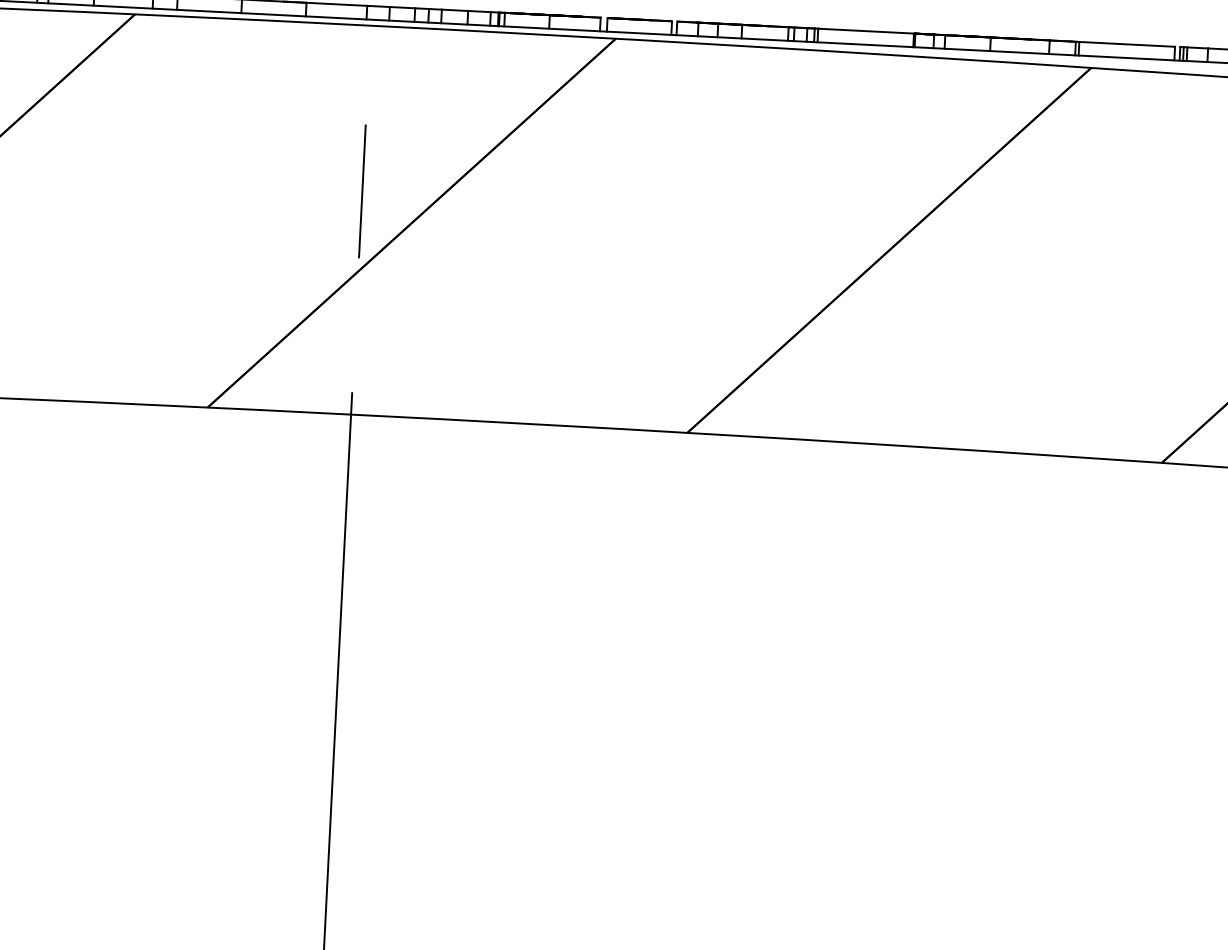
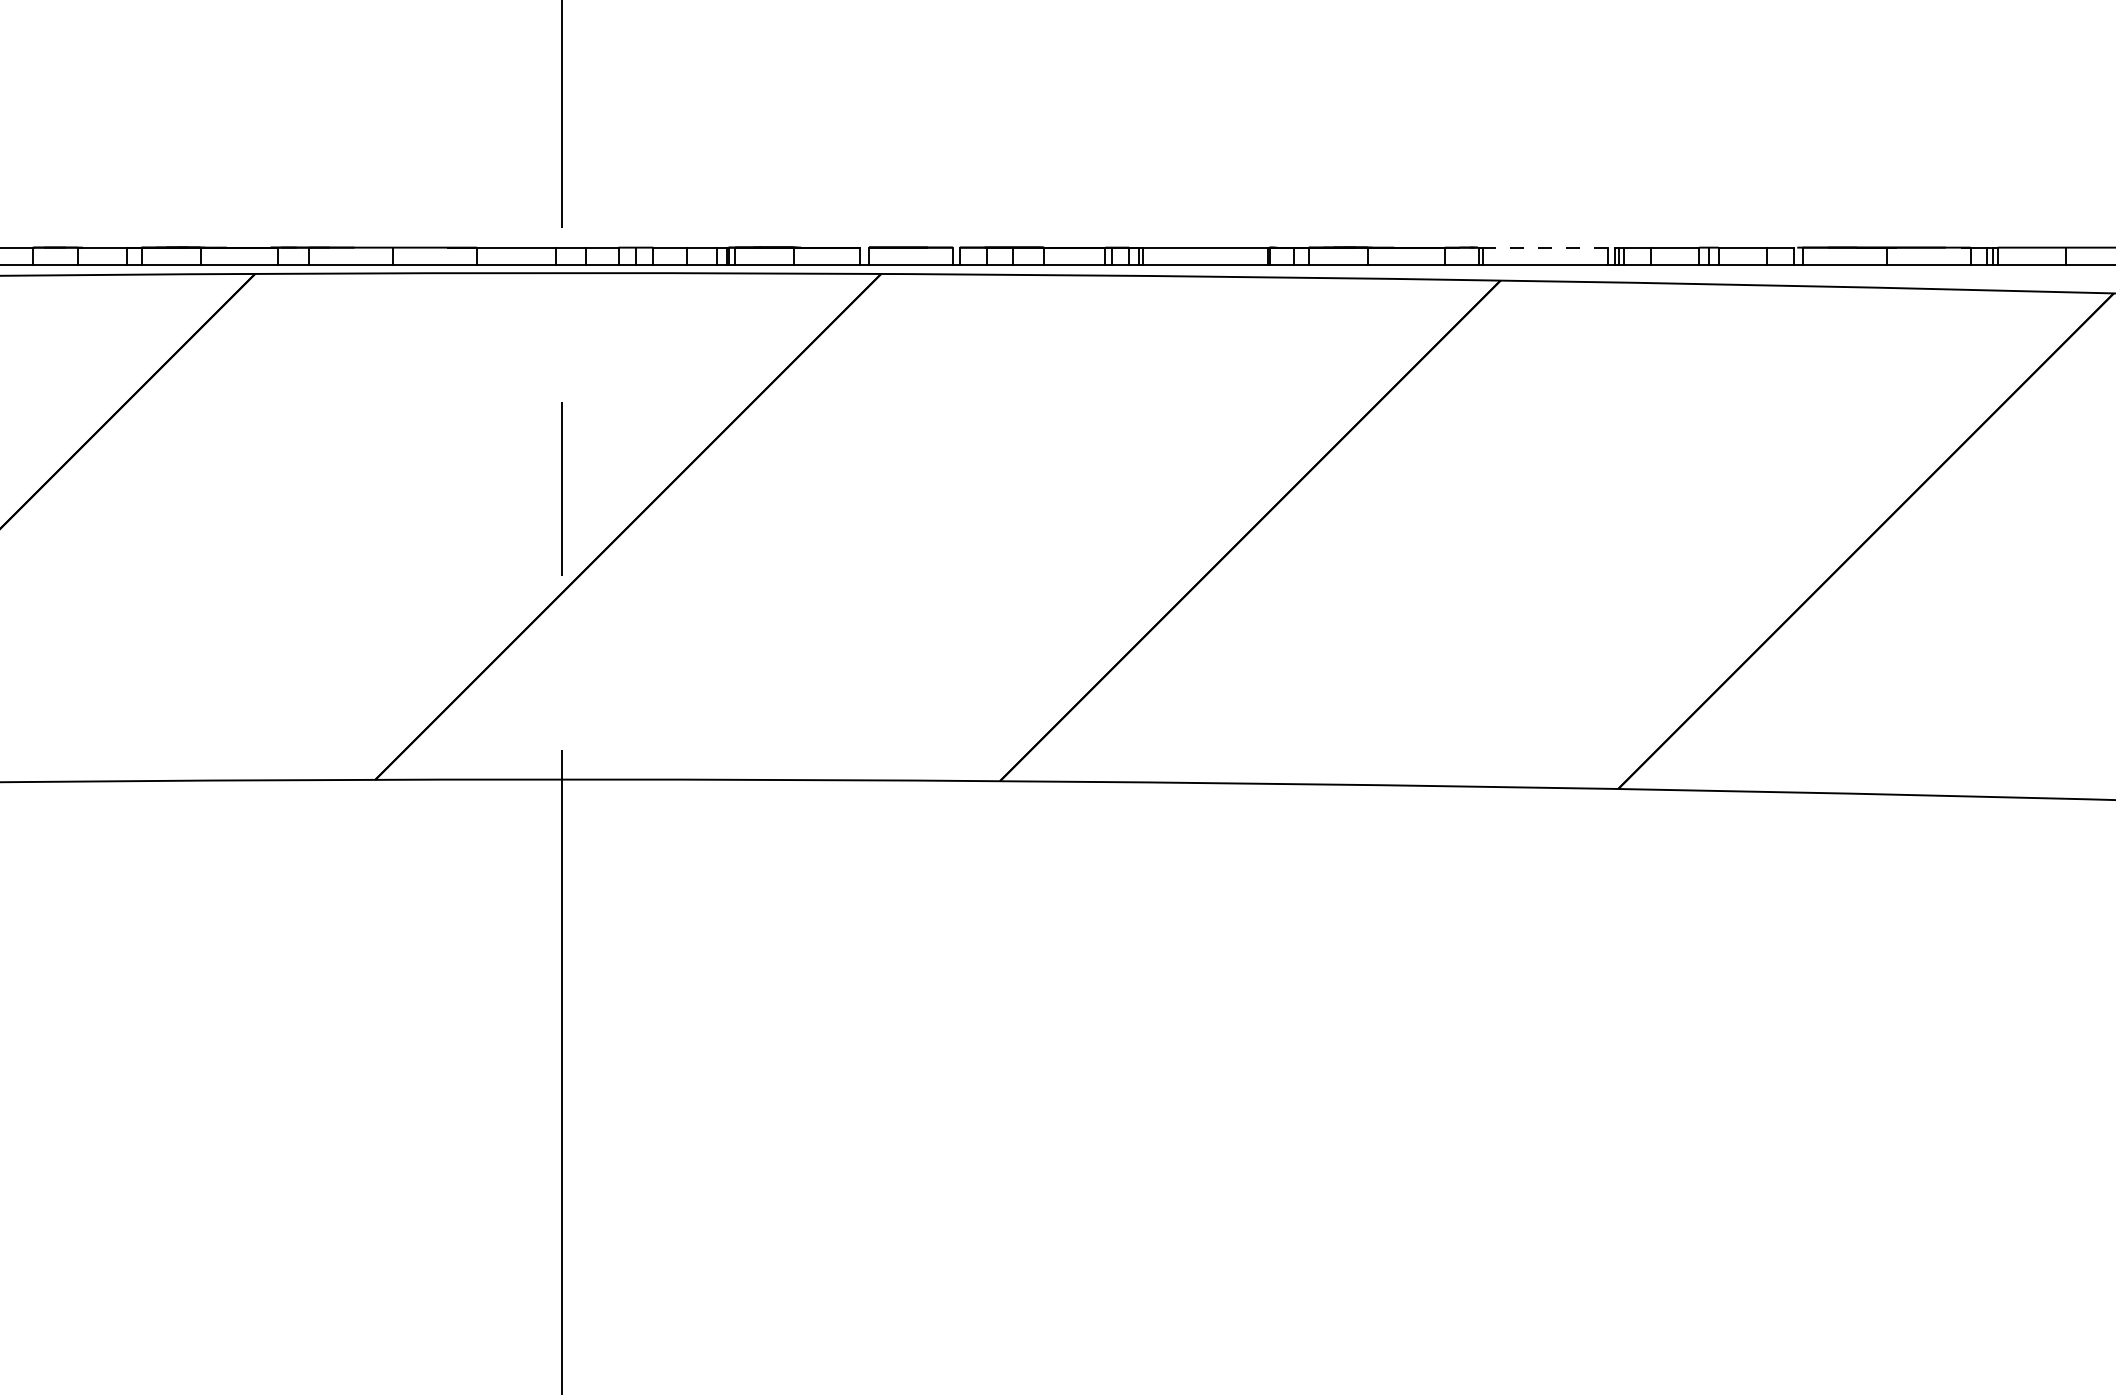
line: (1127, 44) -> (1545, 247), solid -> dashed

